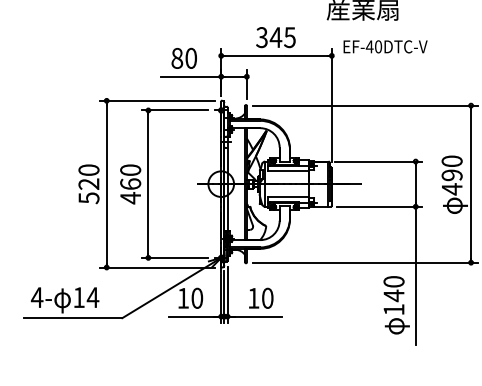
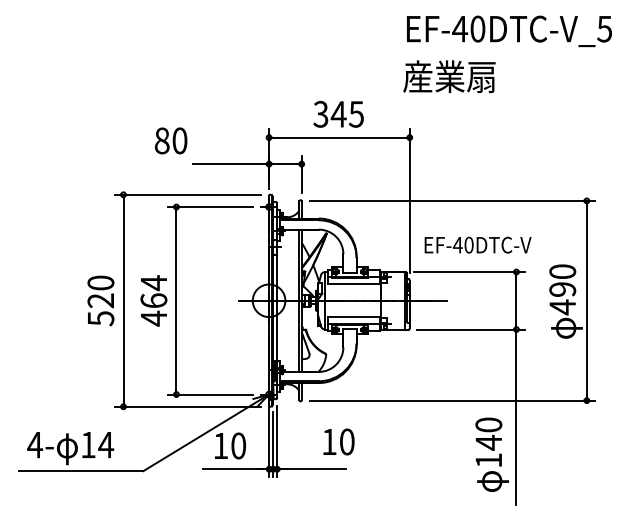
text: (385, 46) -> (477, 244), moved
text: (184, 58) -> (171, 140), moved
text: (130, 170) -> (153, 283), 460 -> 464
text: (260, 297) -> (338, 441), moved

